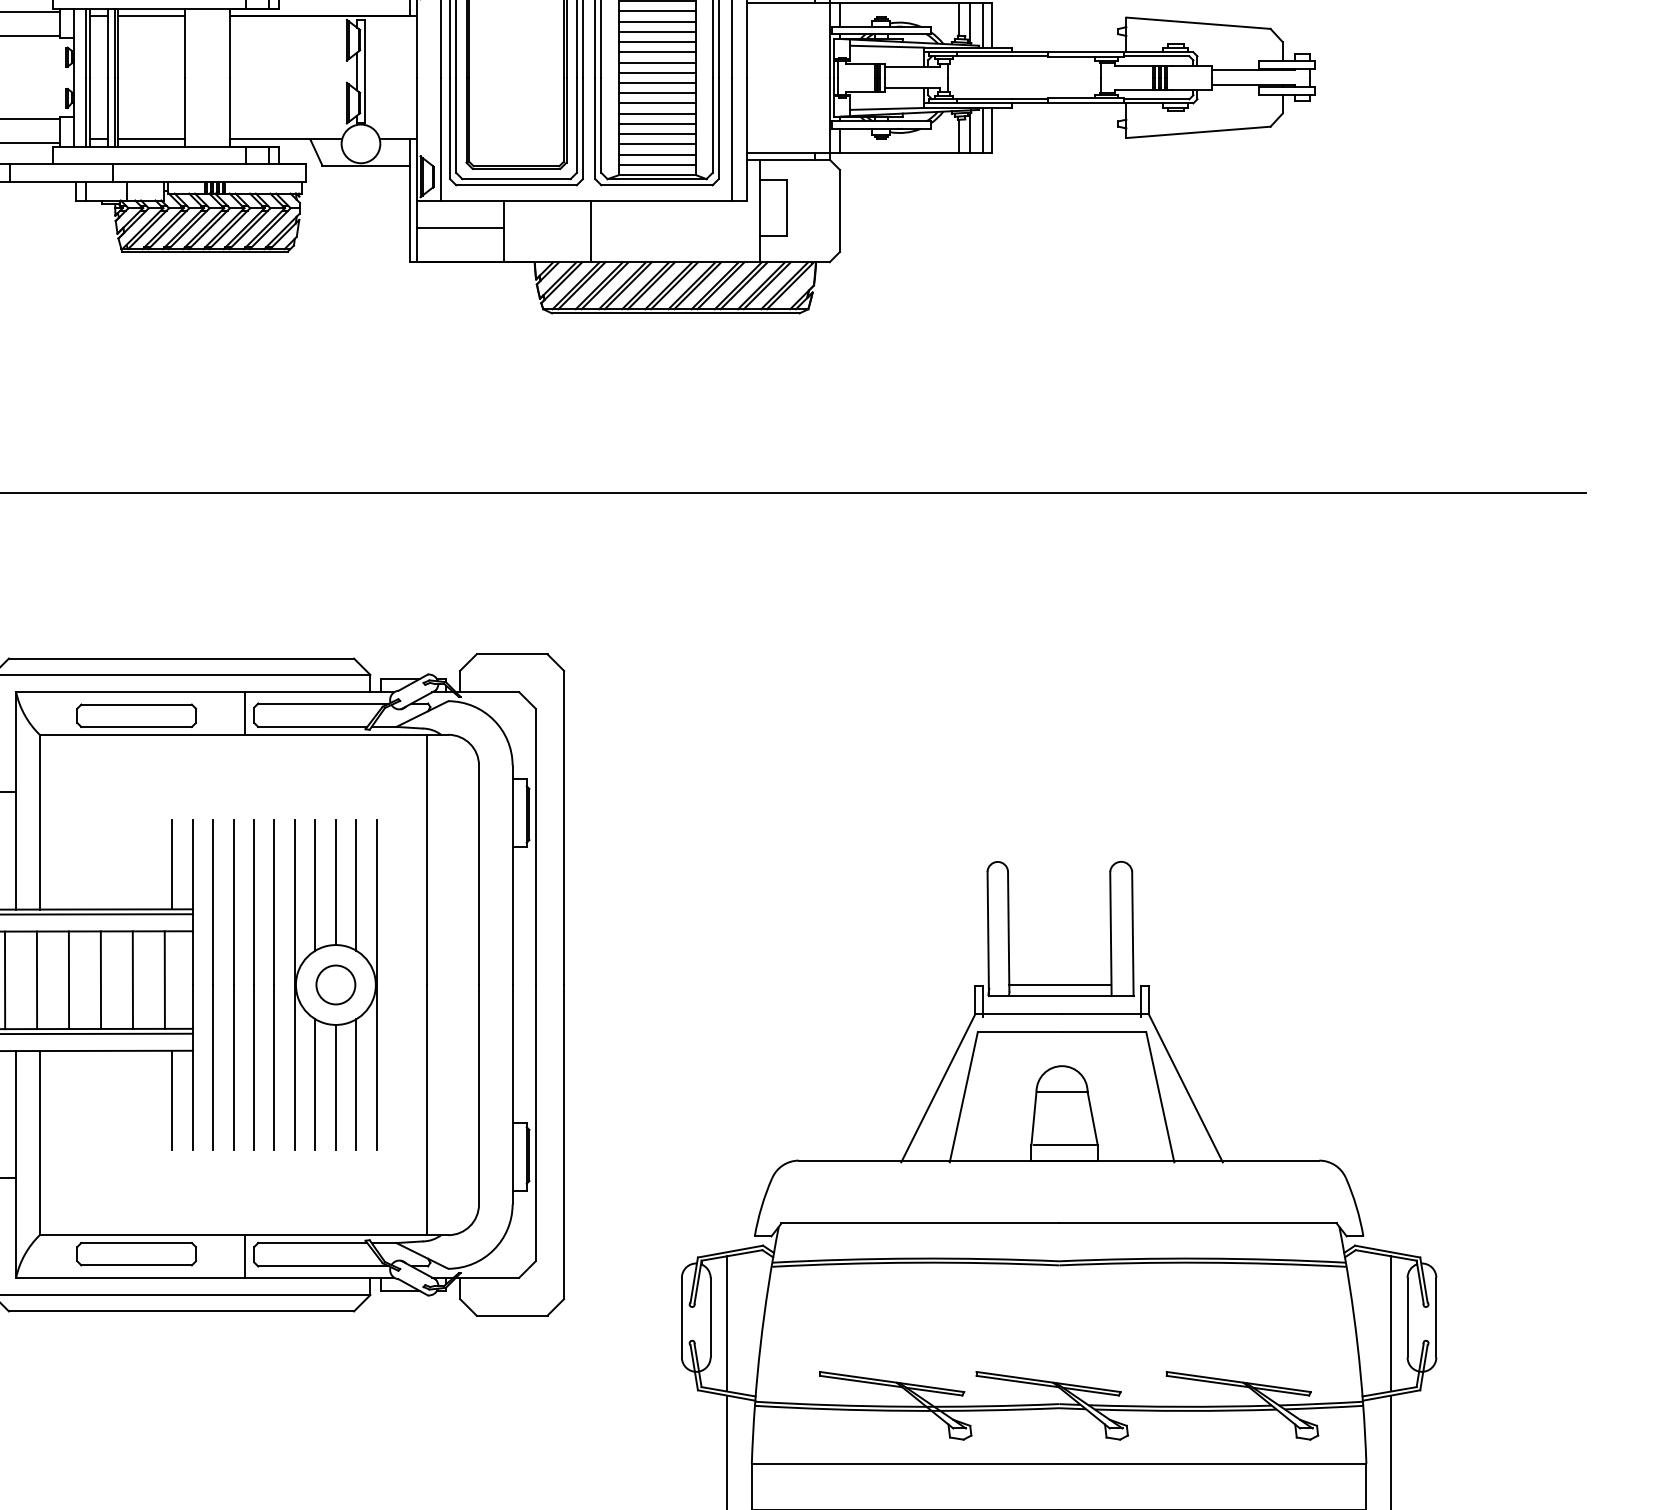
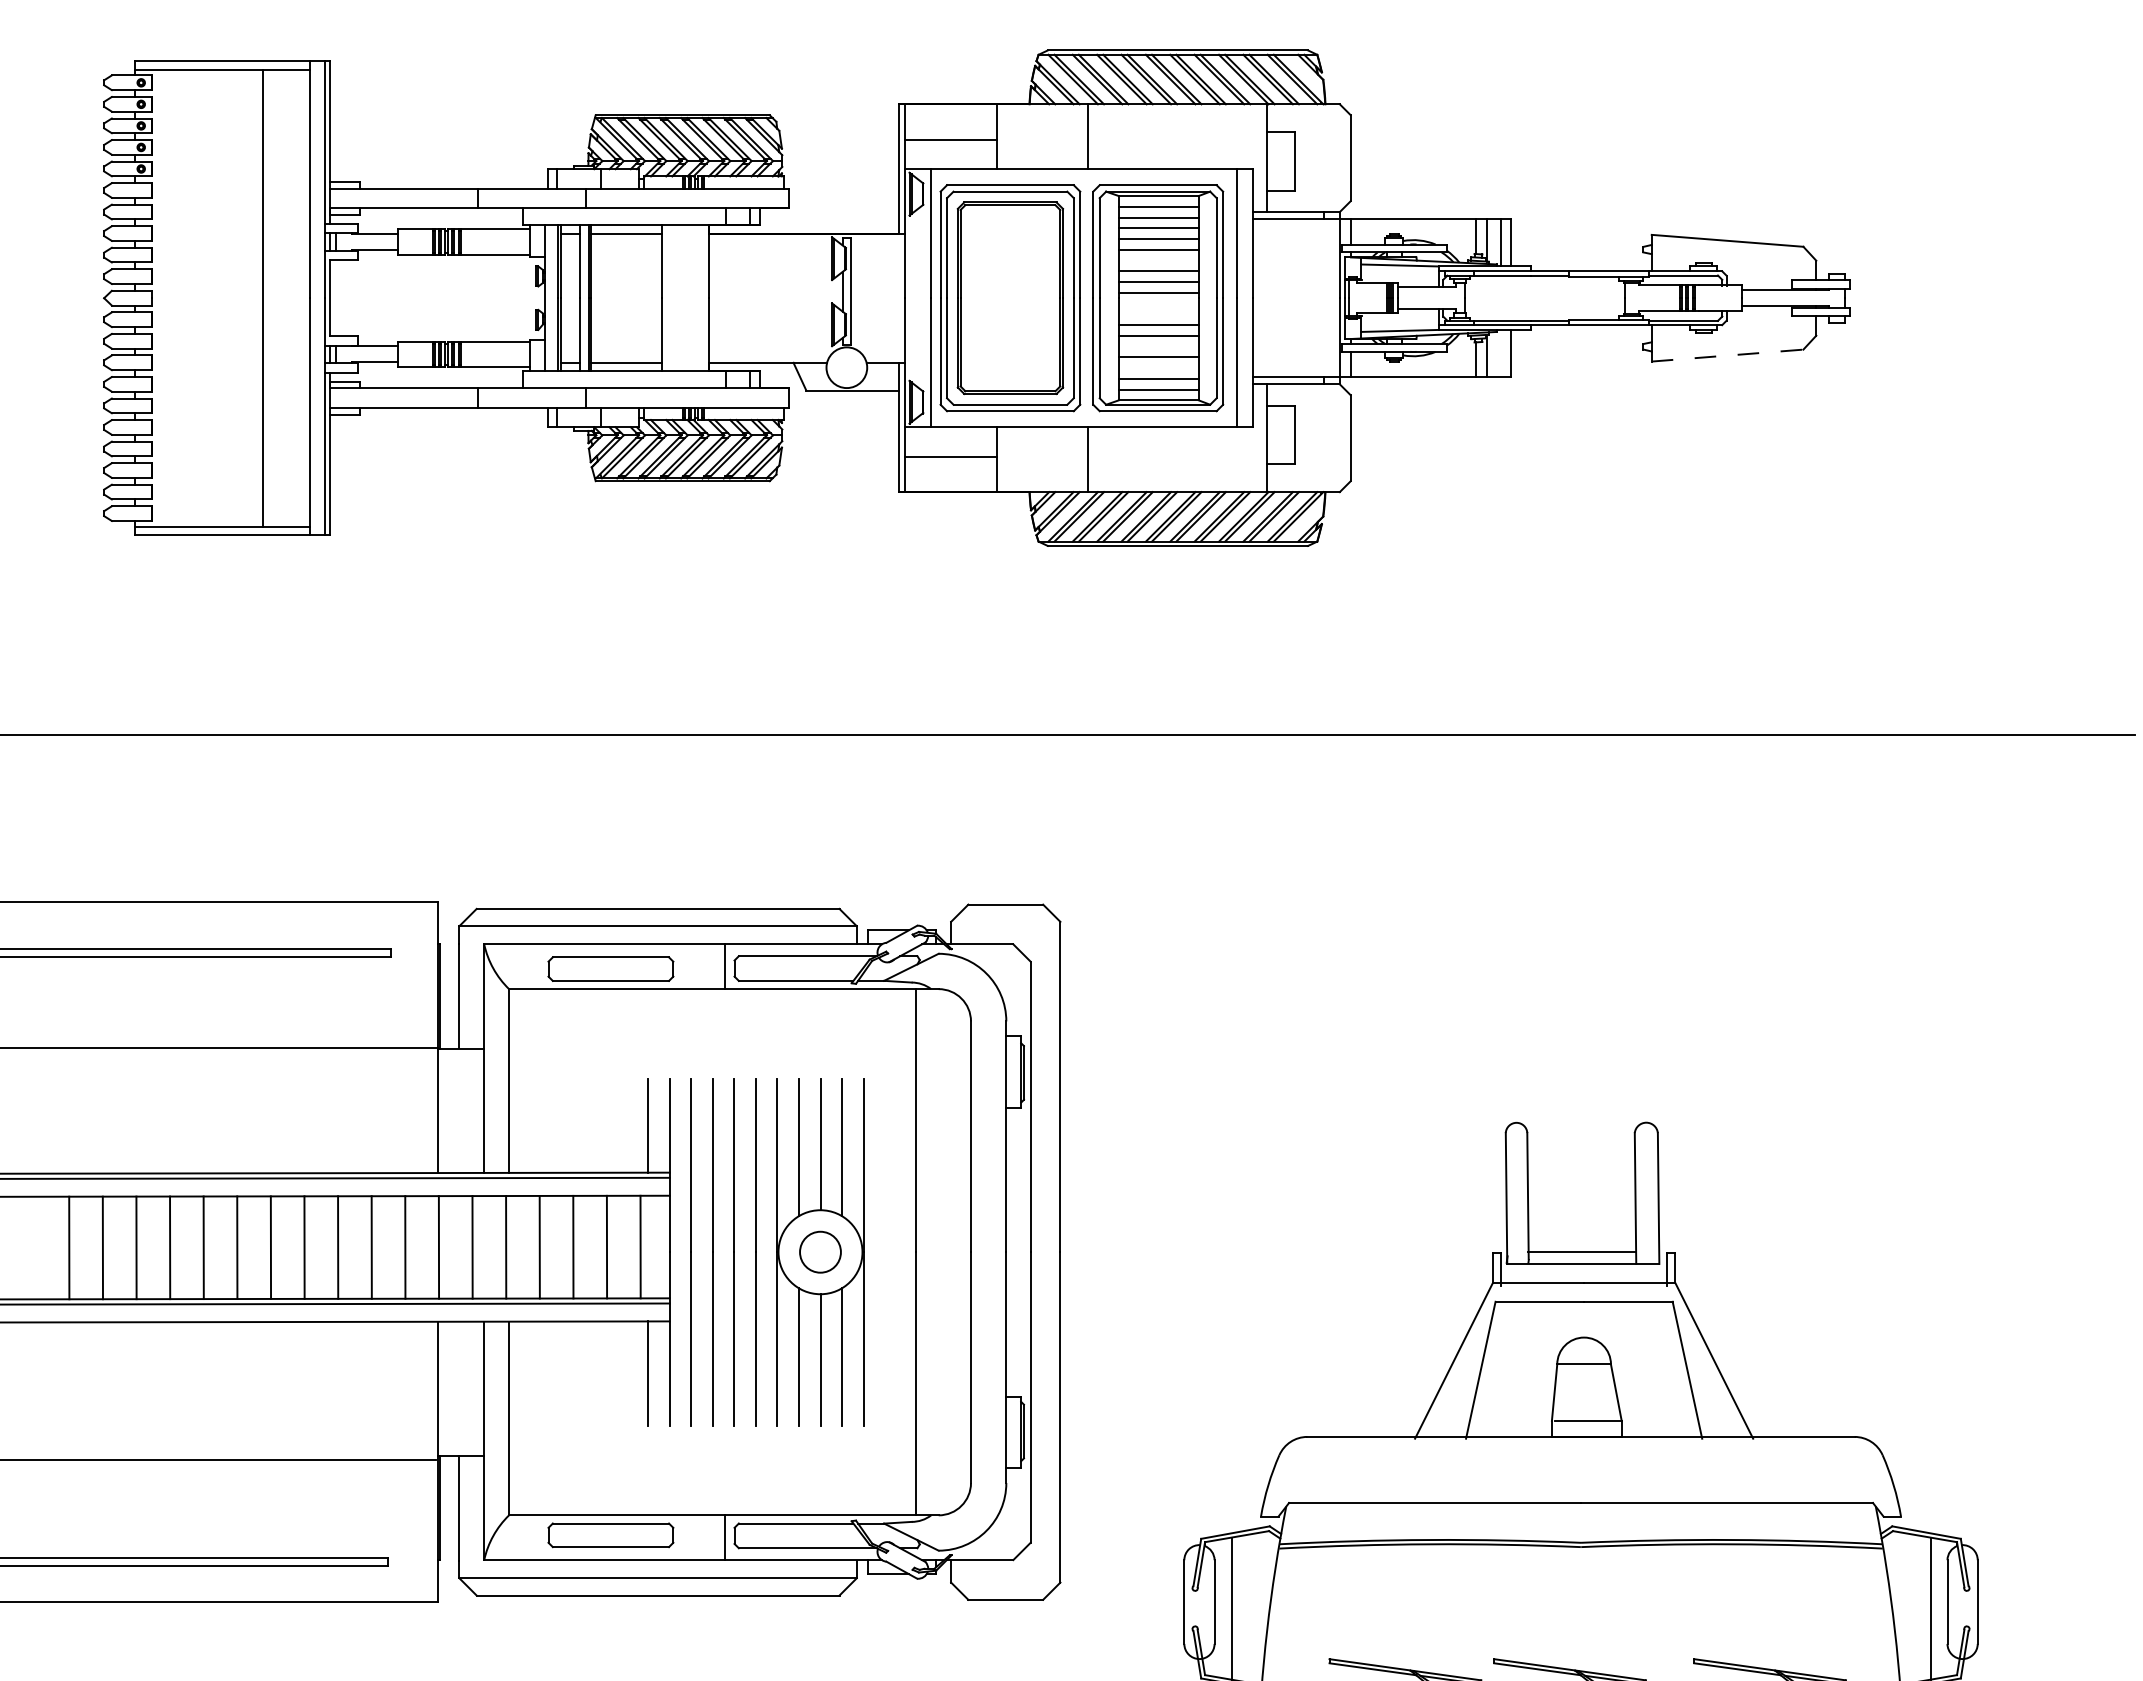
line: (657, 41) -> (1158, 260), removed
line: (657, 82) -> (1158, 303), removed
line: (657, 93) -> (1158, 314), removed
line: (657, 123) -> (1158, 346), removed
line: (983, 130) -> (1501, 353), removed
line: (1199, 132) -> (1728, 355), solid -> dashed
line: (657, 144) -> (1158, 368), removed

